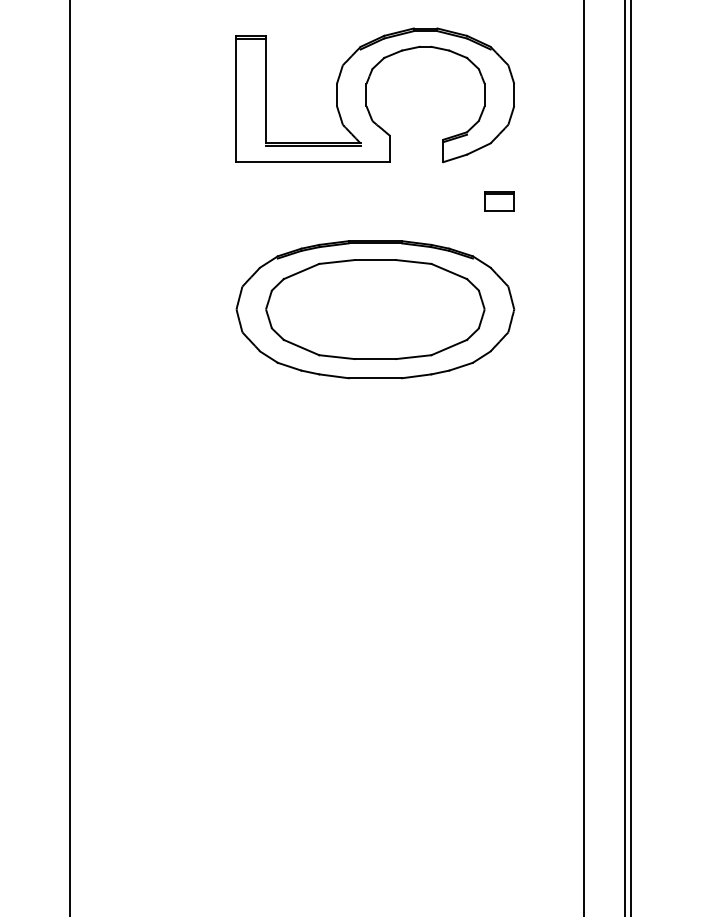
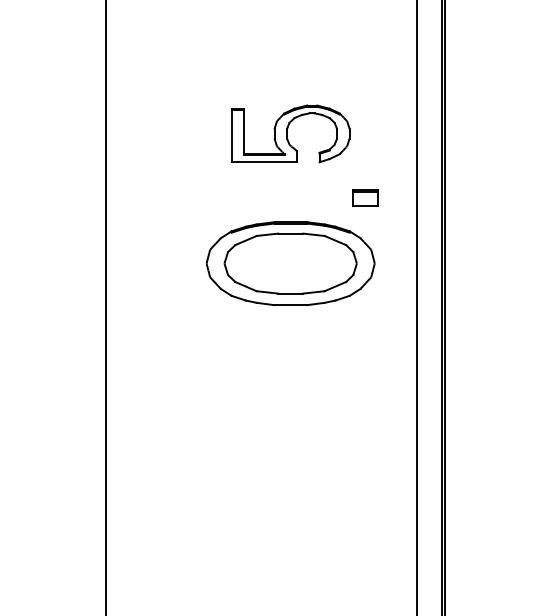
part: (375, 94) -> (290, 133), size x0.7
part: (498, 200) -> (365, 197), size x1.4

